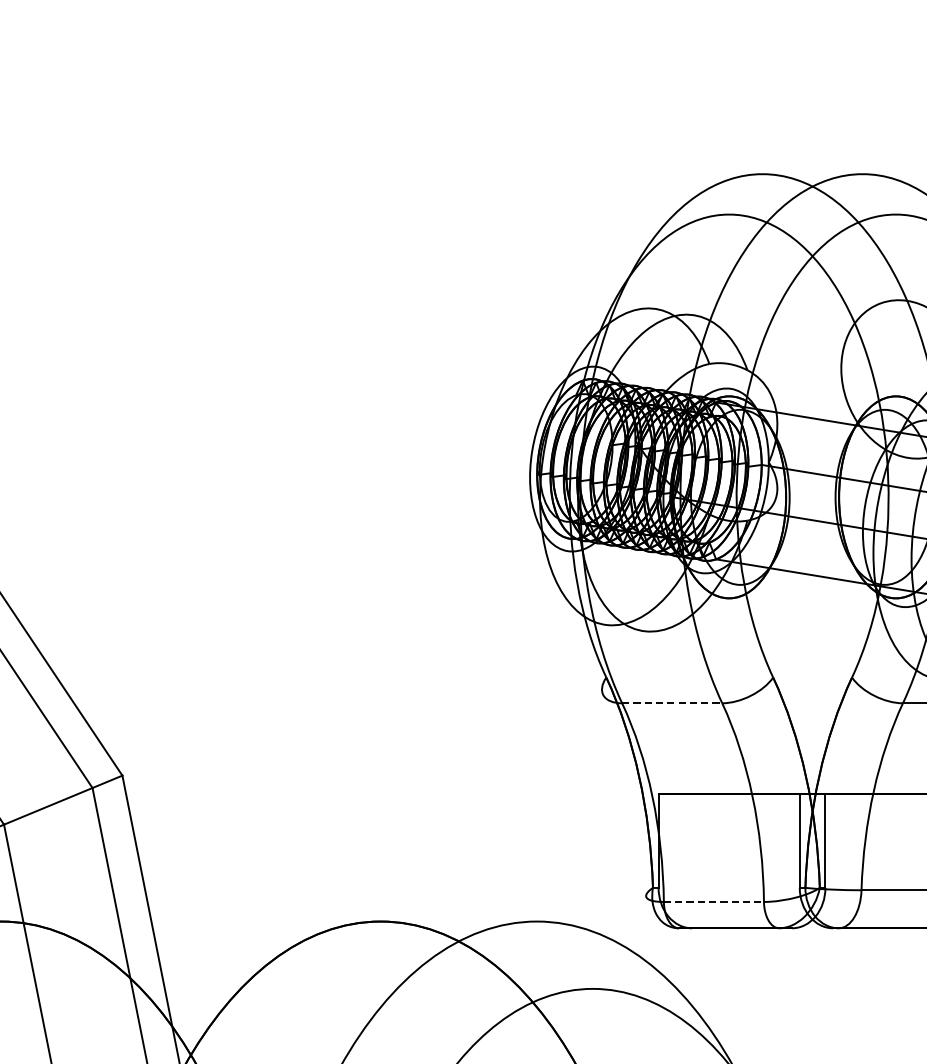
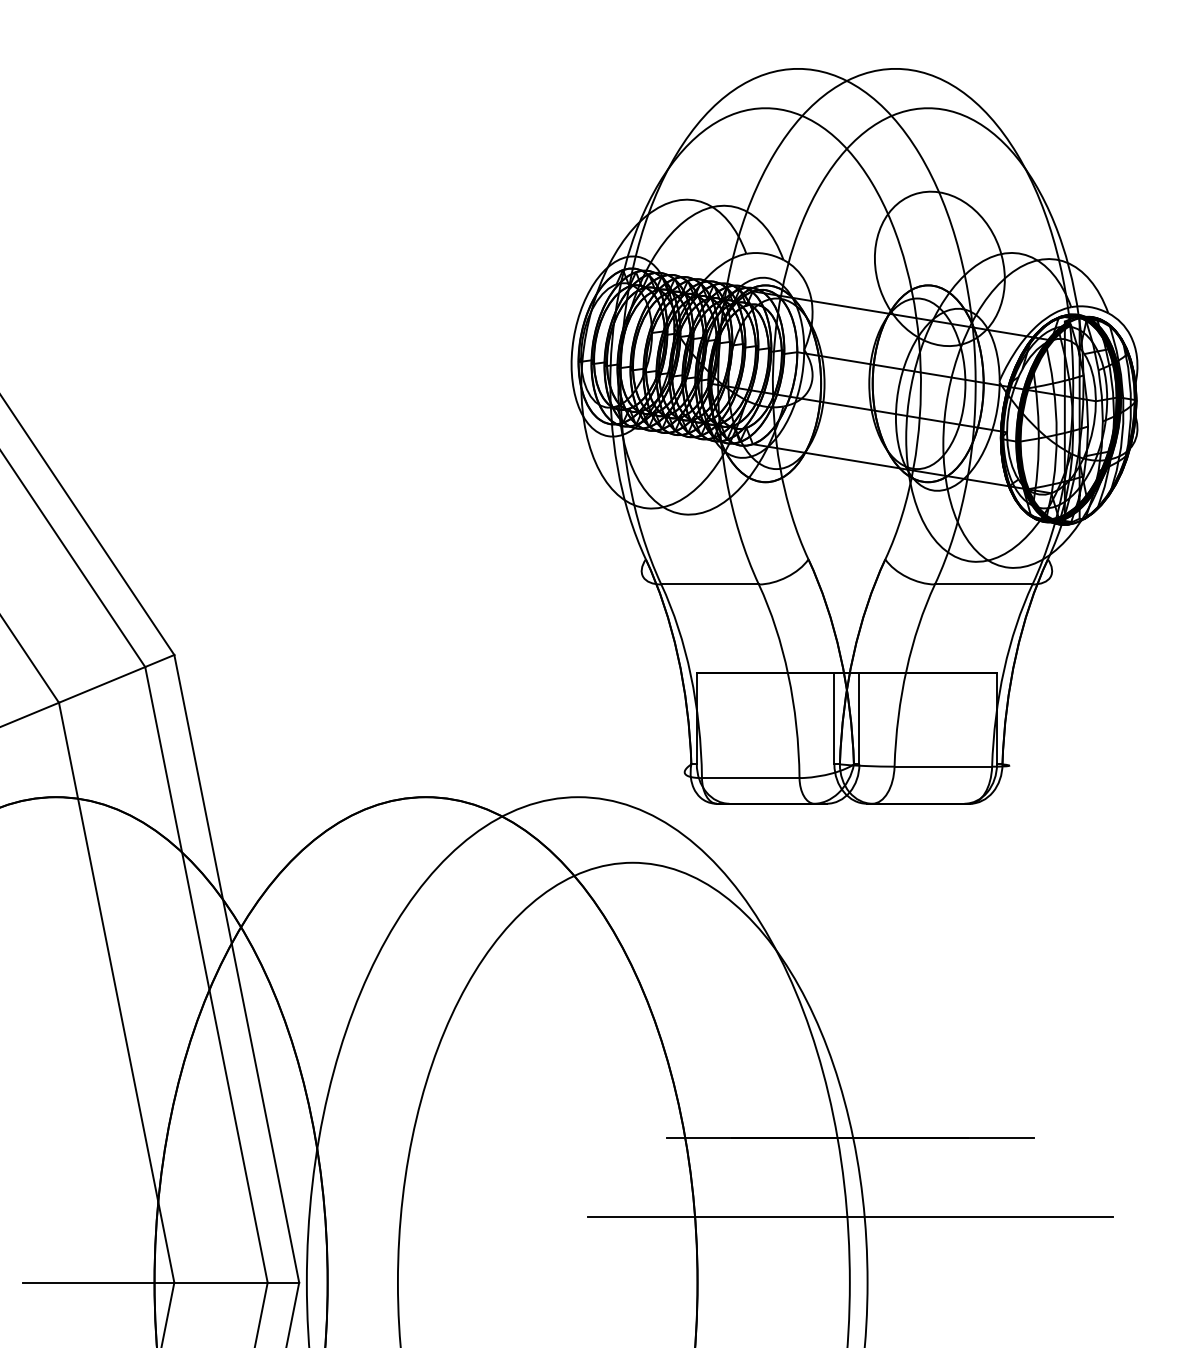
line: (672, 703) -> (710, 584), dashed -> solid
line: (713, 902) -> (750, 778), dashed -> solid

